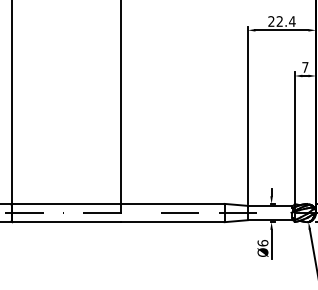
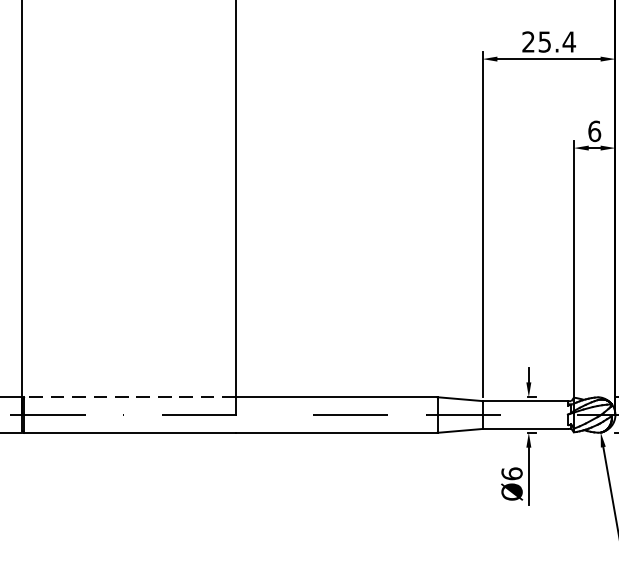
text: (279, 21) -> (544, 41), 22.4 -> 25.4
text: (305, 67) -> (594, 131), 7 -> 6
line: (66, 203) -> (129, 396), solid -> dashed

